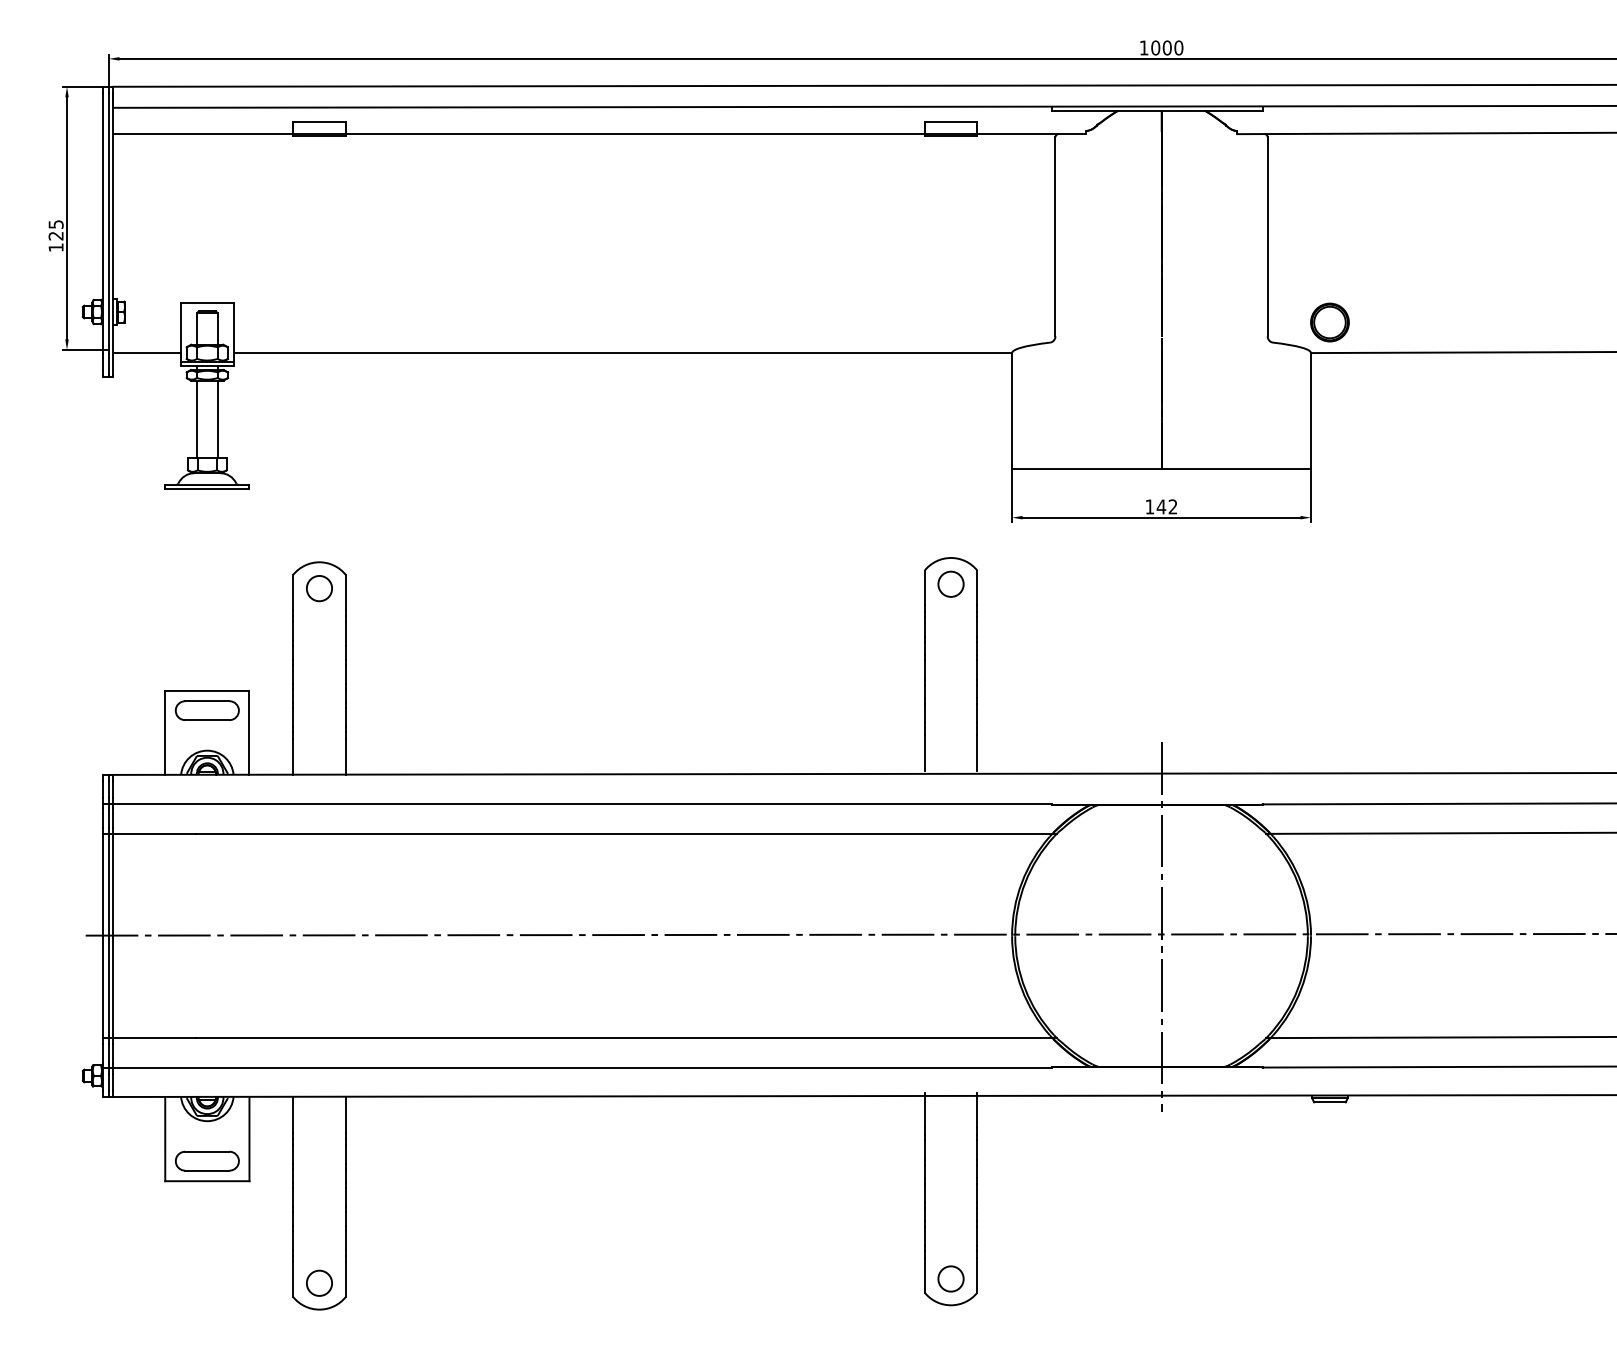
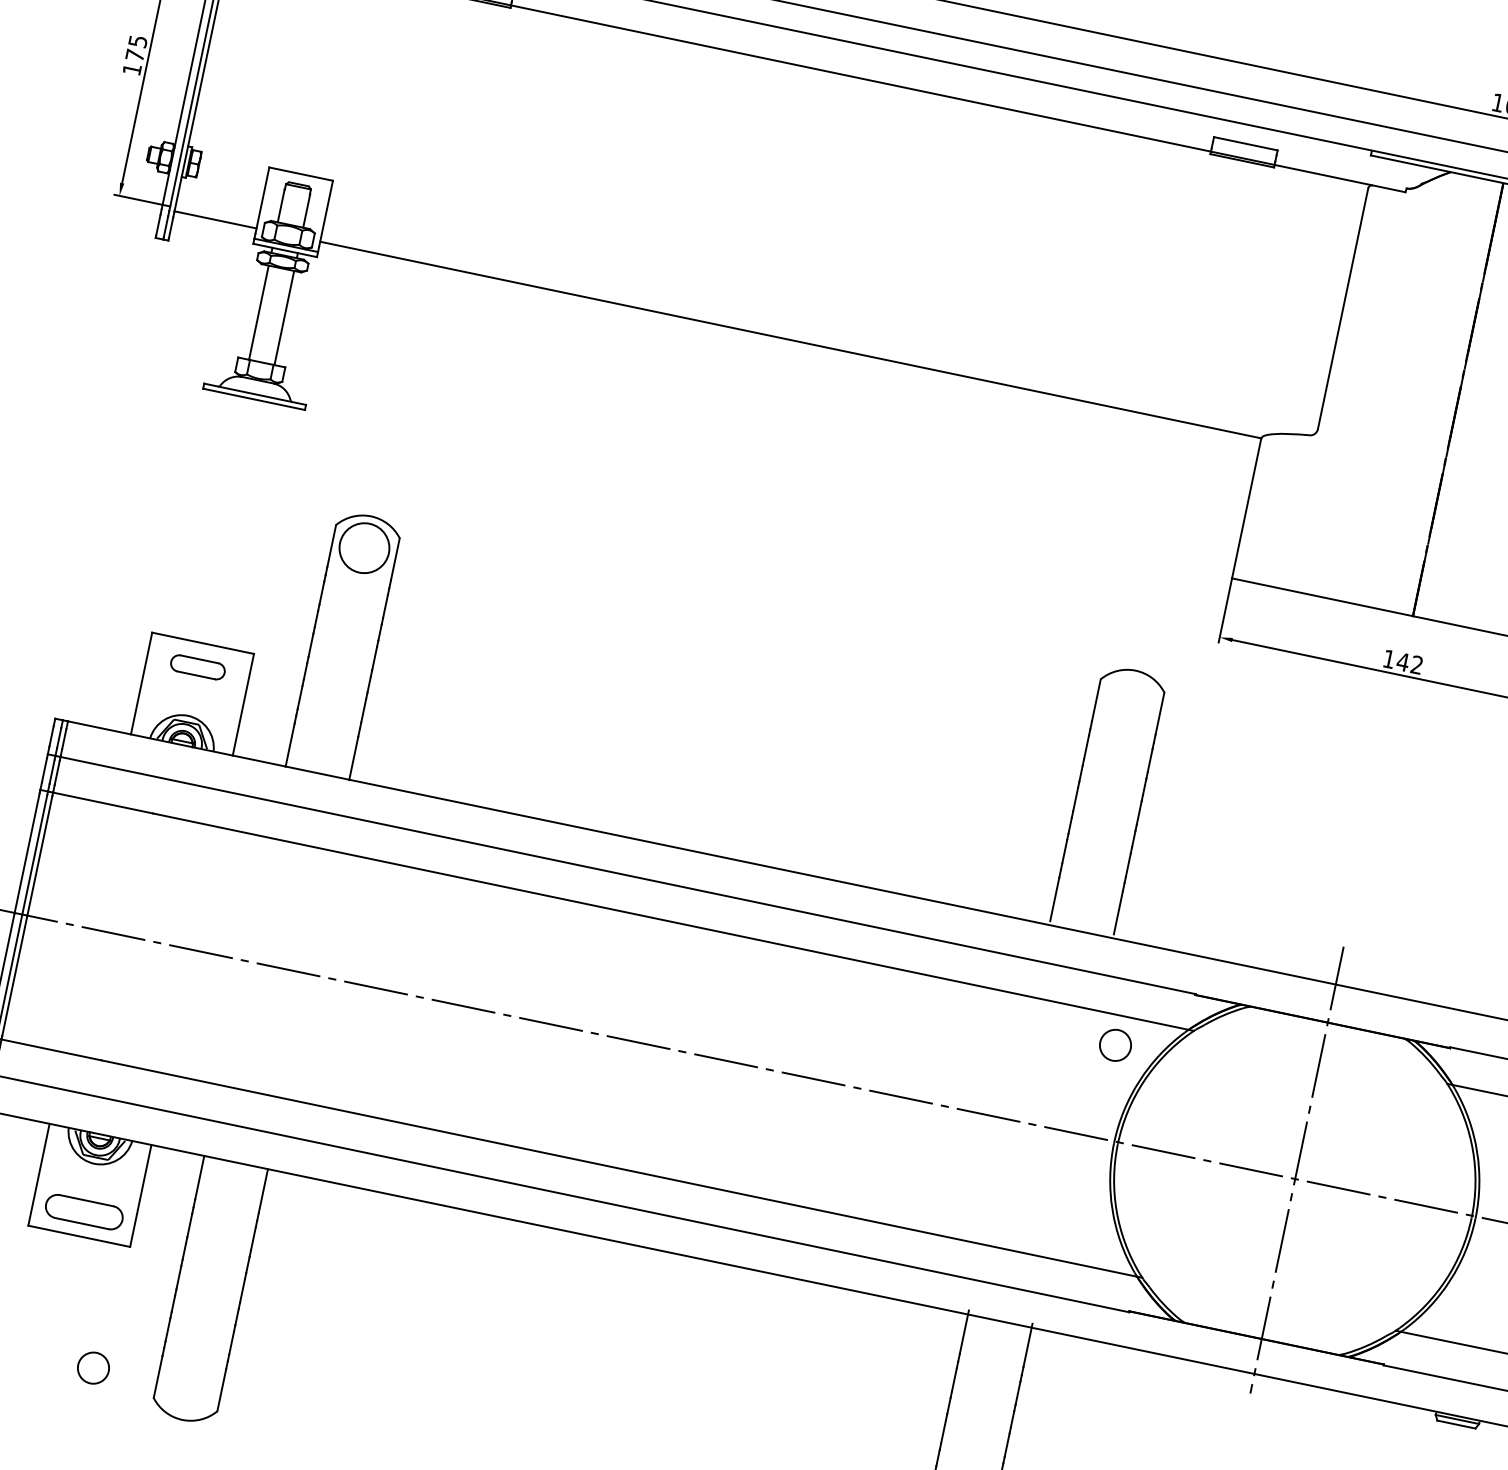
text: (55, 235) -> (134, 54), 125 -> 175
circle: (950, 583) -> (1115, 1044), moved
circle: (319, 588) -> (364, 548), size x1.6
part: (206, 710) -> (197, 667), size x0.7
circle: (319, 1282) -> (93, 1367), moved

